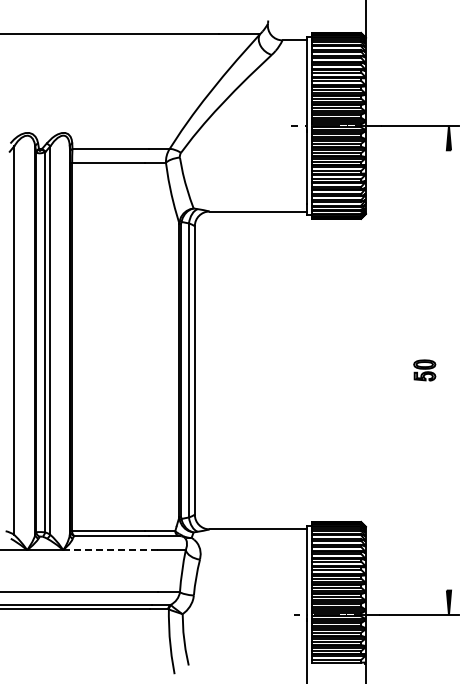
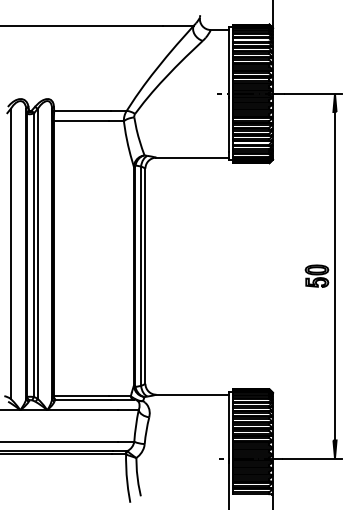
part: (424, 370) -> (316, 276), size x1.43
line: (448, 370) -> (334, 276), added
line: (110, 550) -> (82, 410), dashed -> solid

